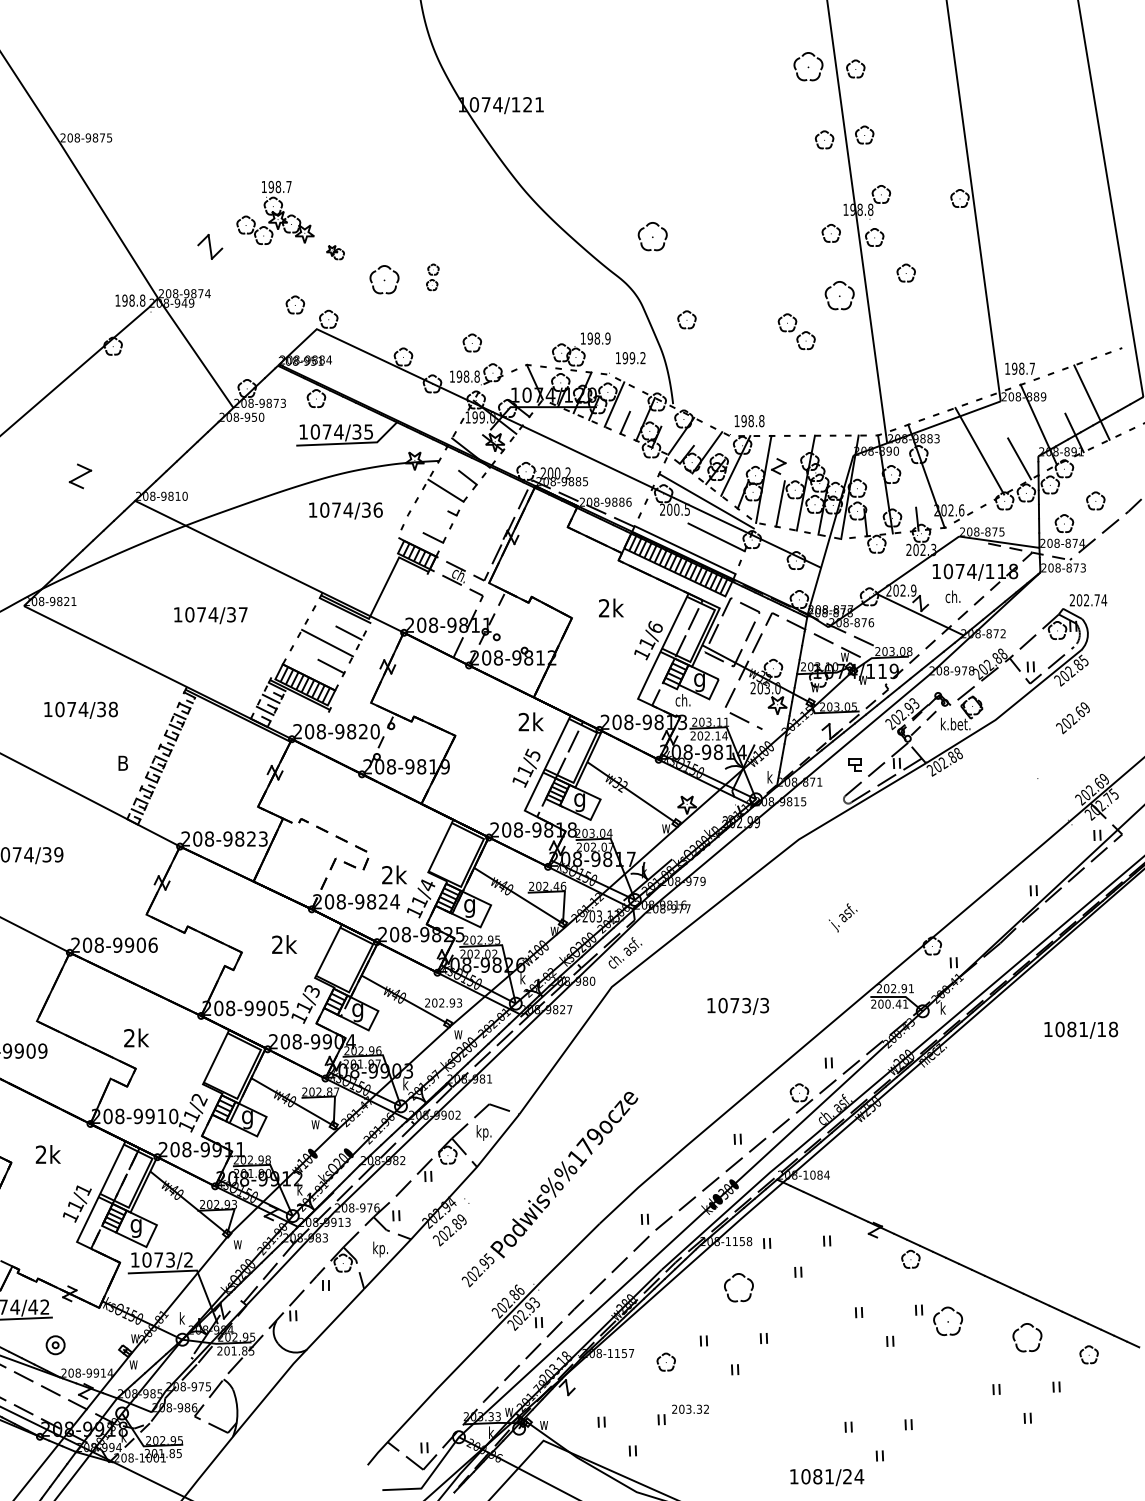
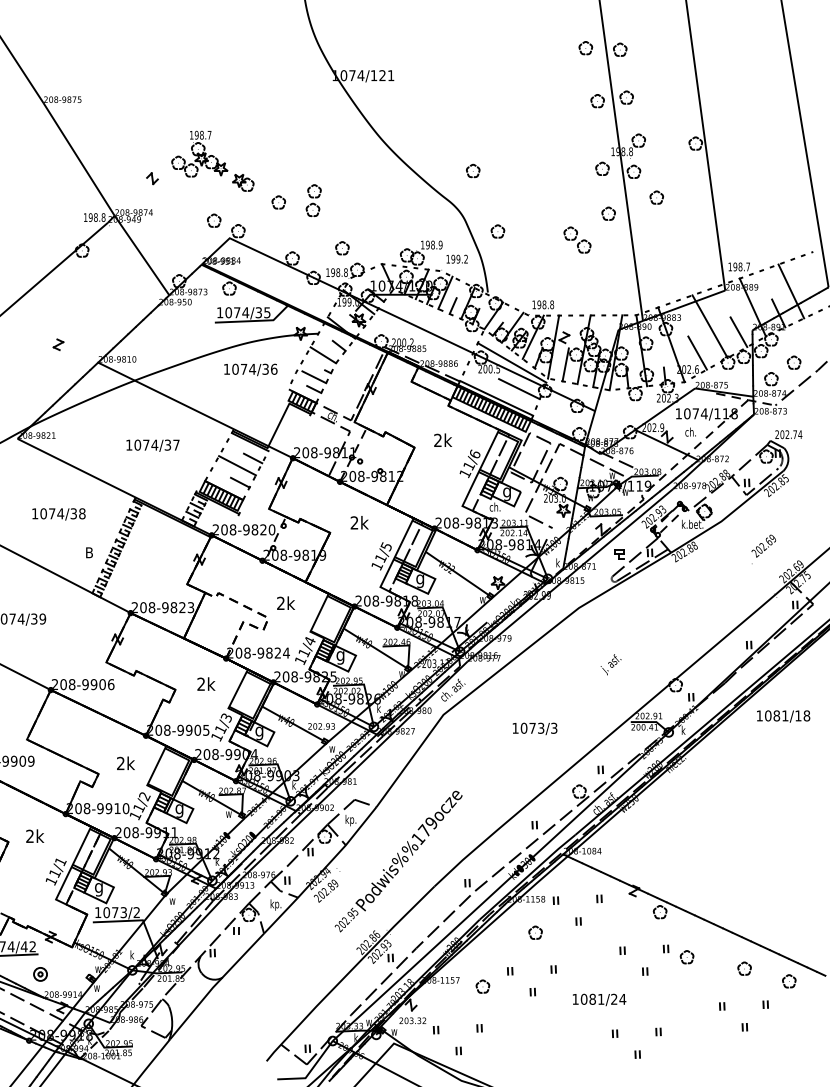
part: (807, 66) -> (585, 47), size x0.62
part: (652, 235) -> (472, 170), size x0.62
part: (209, 246) -> (152, 178), size x0.62
part: (335, 252) -> (243, 182), size x1.67
part: (432, 277) -> (313, 200), size x1.67
part: (384, 279) -> (278, 202), size x0.62
part: (839, 294) -> (608, 213), size x0.62
part: (80, 475) -> (58, 344), size x0.62
line: (962, 487) -> (697, 352), added
line: (433, 520) -> (314, 376), added
text: (1072, 718) -> (763, 546), moved
text: (530, 721) -> (359, 522), moved
text: (394, 874) -> (286, 602), moved
text: (1081, 1029) -> (783, 715), moved
text: (136, 1037) -> (125, 763), moved
part: (738, 1287) -> (535, 932), size x0.62
part: (947, 1321) -> (686, 957), size x0.62
part: (1027, 1336) -> (744, 968), size x0.62
text: (690, 1408) -> (412, 1020), moved
text: (827, 1477) -> (599, 999), moved

